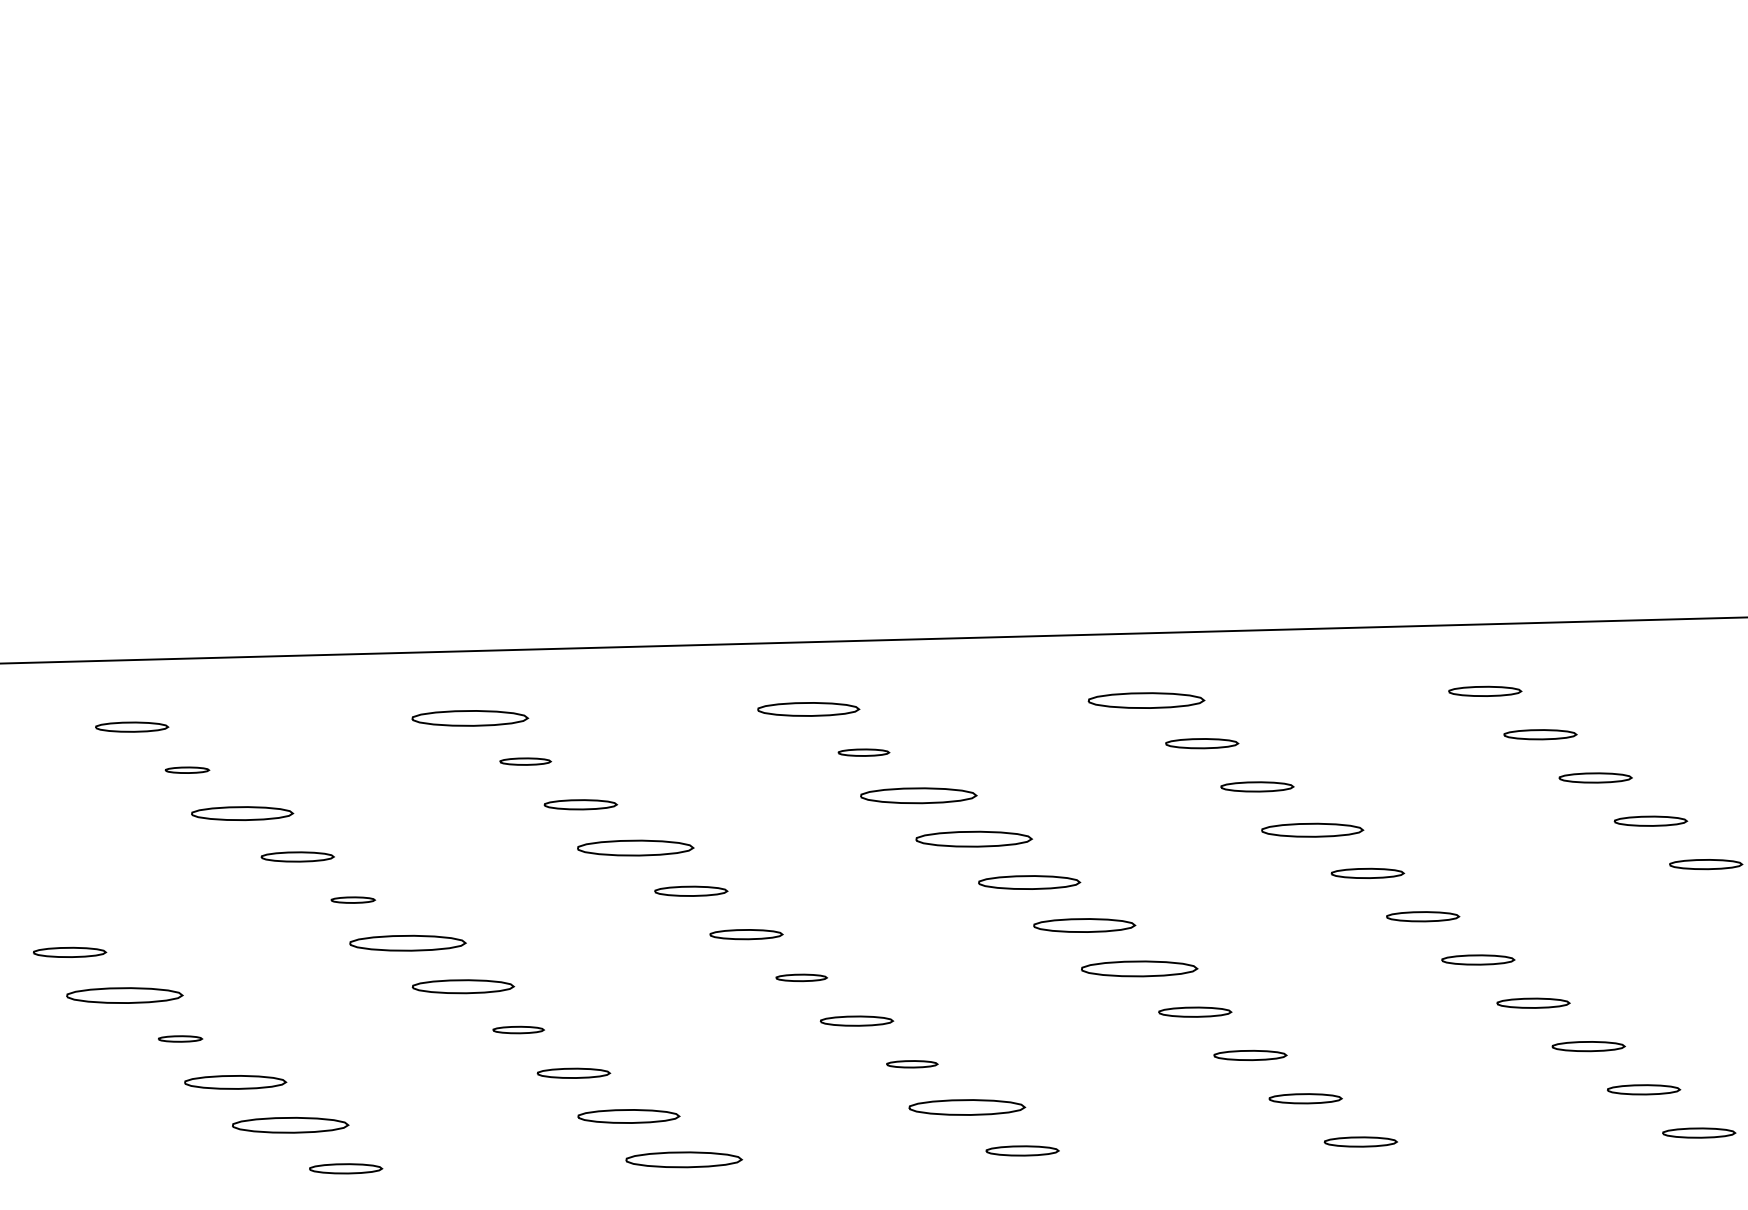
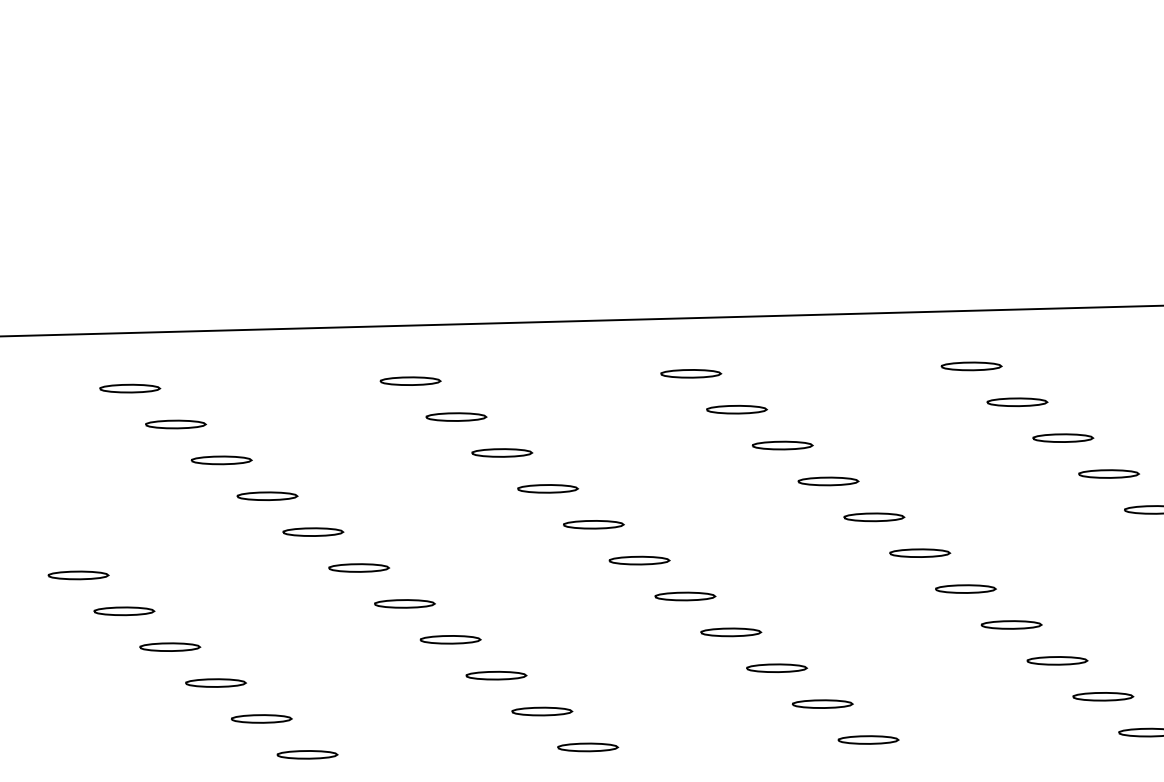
part: (1147, 699) -> (972, 365), size x0.62
part: (808, 708) -> (690, 373), size x0.71
part: (470, 717) -> (410, 380), size x0.62
part: (863, 752) -> (736, 409), size x1.43
part: (525, 761) -> (456, 417), size x1.43
part: (187, 769) -> (176, 423), size x1.67
part: (919, 795) -> (783, 445), size x0.62
part: (242, 813) -> (221, 460), size x0.71
part: (1312, 829) -> (1108, 473), size x0.71
part: (974, 838) -> (828, 480), size x0.62
part: (636, 847) -> (548, 488), size x0.62
part: (1029, 881) -> (874, 516), size x0.71
part: (353, 899) -> (313, 531), size x1.67
part: (1084, 925) -> (919, 553), size x0.71
part: (408, 943) -> (359, 568), size x0.62
part: (1140, 968) -> (966, 588), size x0.62
part: (801, 977) -> (685, 596), size x1.43
part: (463, 986) -> (404, 603), size x0.71
part: (125, 995) -> (124, 611), size x0.62
part: (518, 1029) -> (450, 639), size x1.43
part: (180, 1038) -> (170, 646), size x1.67
part: (912, 1063) -> (777, 667), size x1.43
part: (235, 1081) -> (215, 682), size x0.71
part: (967, 1107) -> (822, 703), size x0.62
part: (629, 1116) -> (542, 711), size x0.71
part: (290, 1125) -> (261, 718), size x0.62
part: (684, 1159) -> (588, 747), size x0.62

